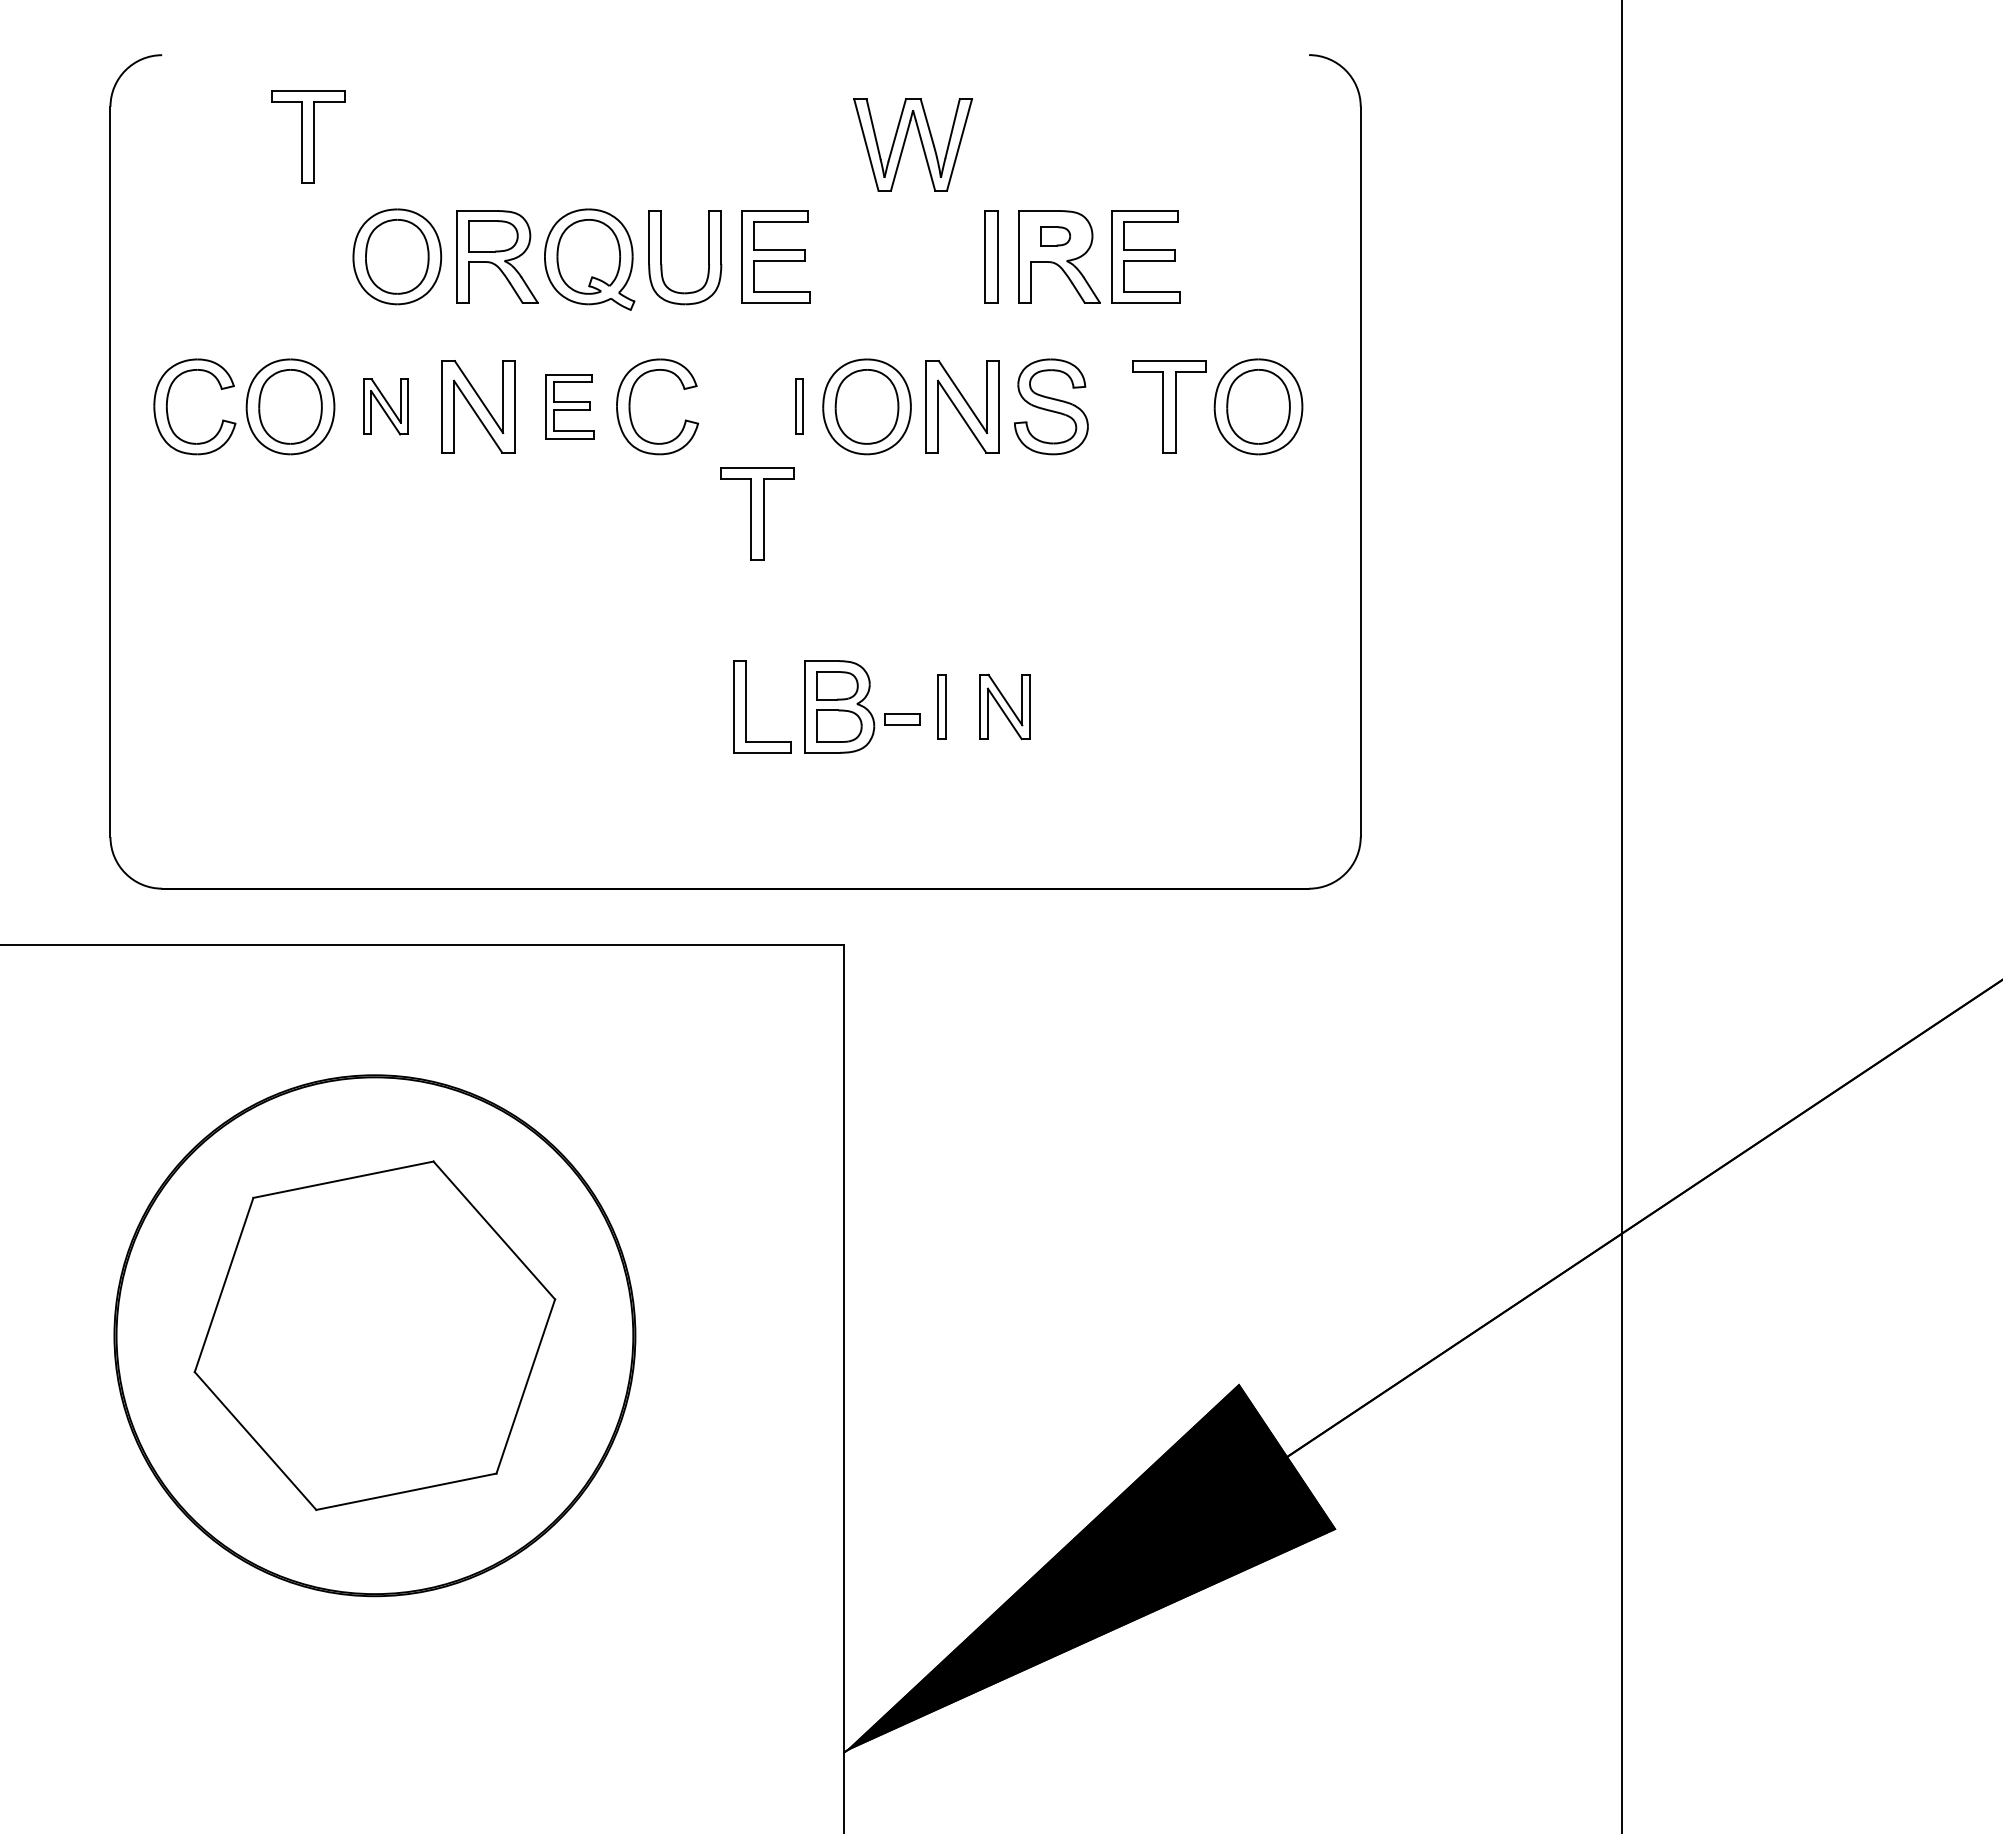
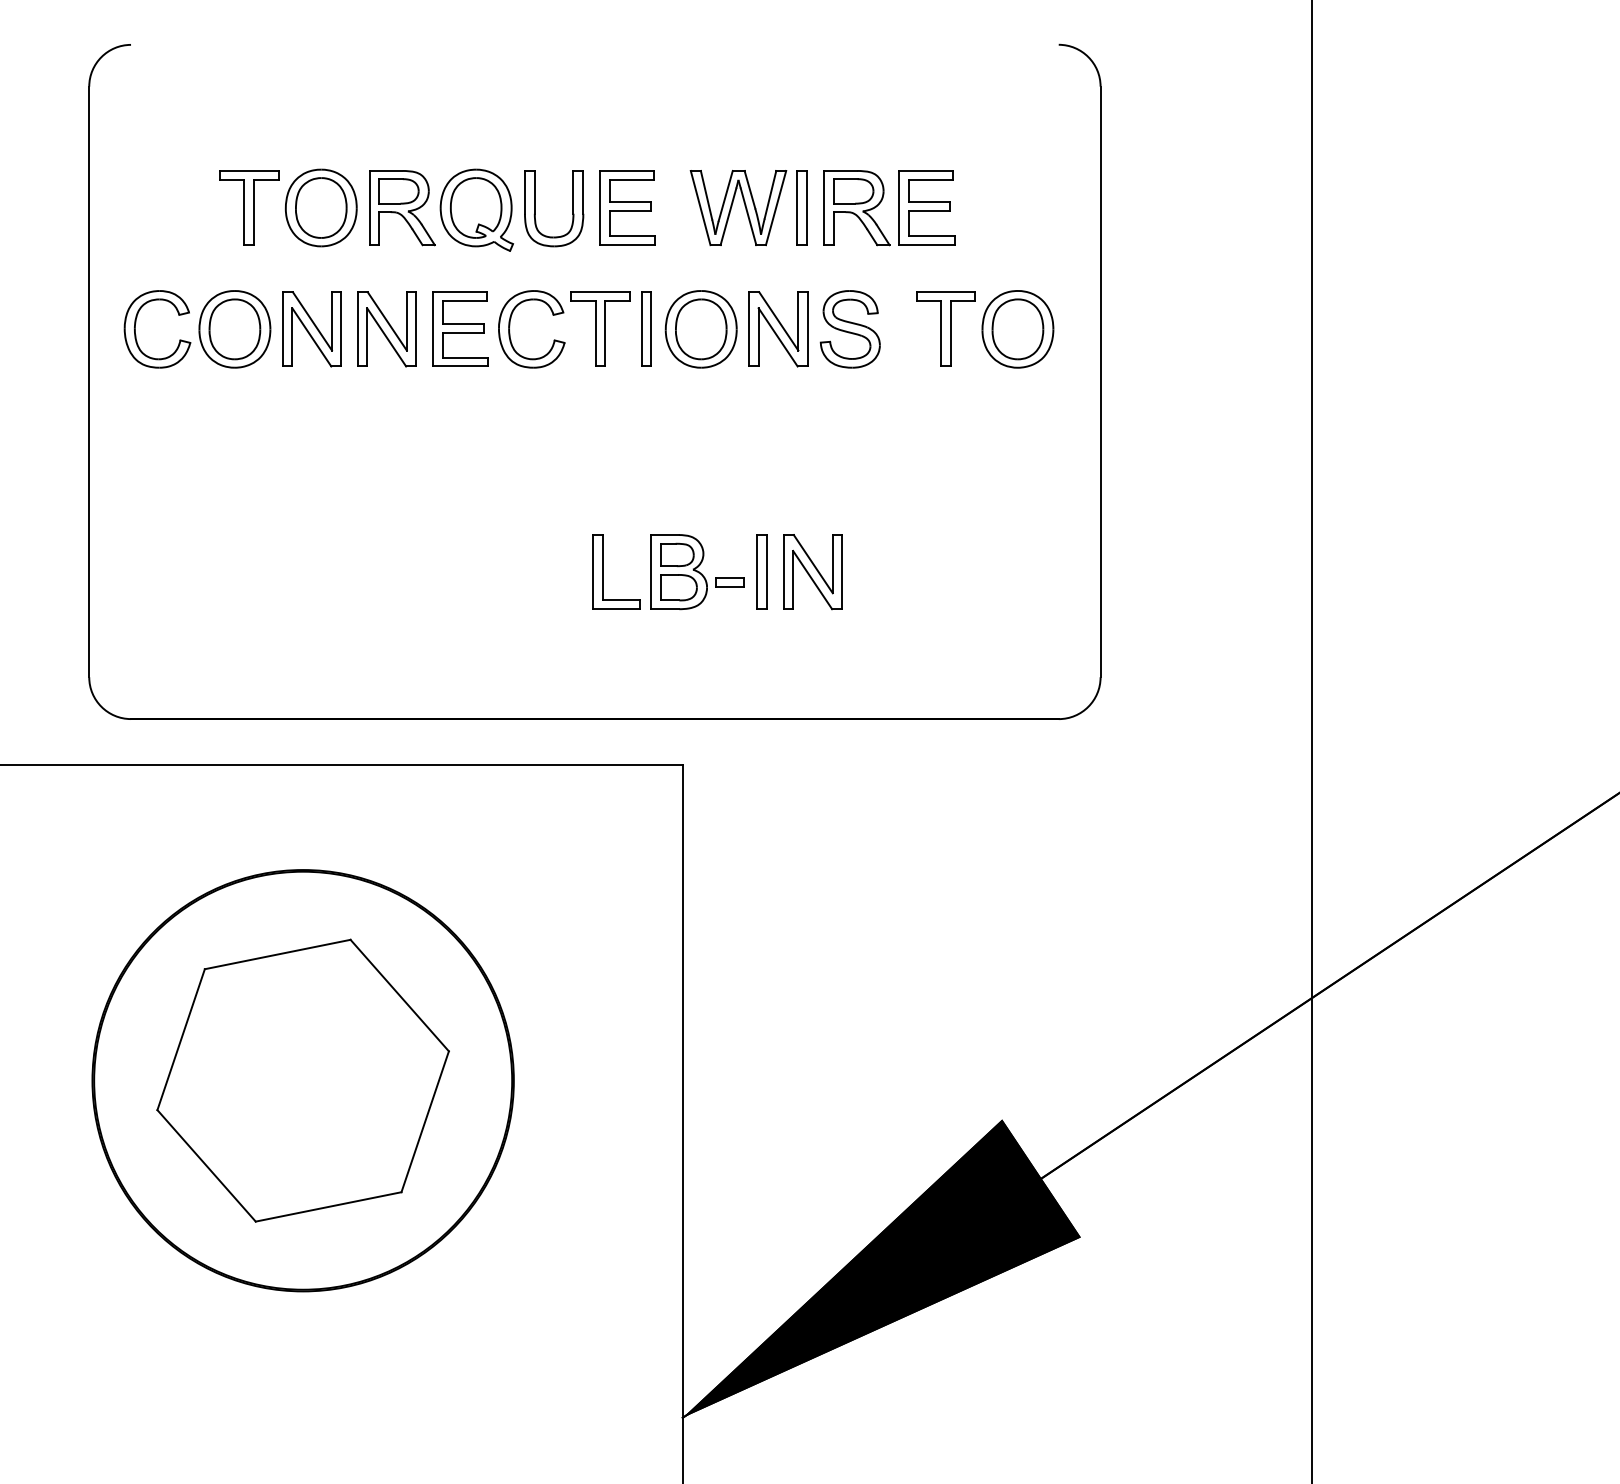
part: (308, 136) -> (249, 207), moved
part: (905, 142) -> (732, 206), moved
part: (1055, 236) -> (853, 191), size x1.67
part: (385, 406) -> (311, 329), size x1.67
part: (569, 406) -> (460, 329), size x1.43
part: (799, 406) -> (646, 329), size x1.67
part: (757, 513) -> (600, 329), moved
part: (941, 706) -> (761, 571), size x1.43
part: (1004, 706) -> (812, 571), size x1.43

